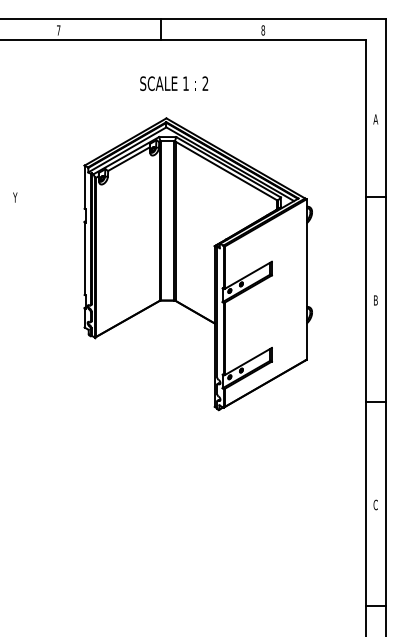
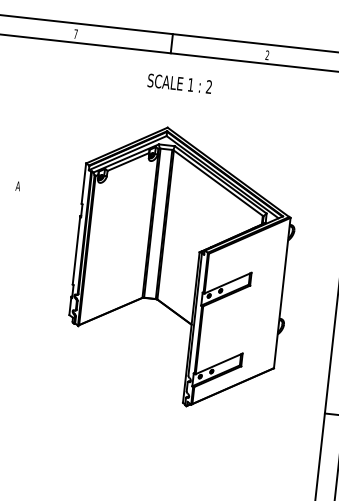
text: (263, 30) -> (267, 55), 8 -> 2
text: (174, 83) -> (180, 83), moved
text: (15, 197) -> (18, 186), Y -> A

